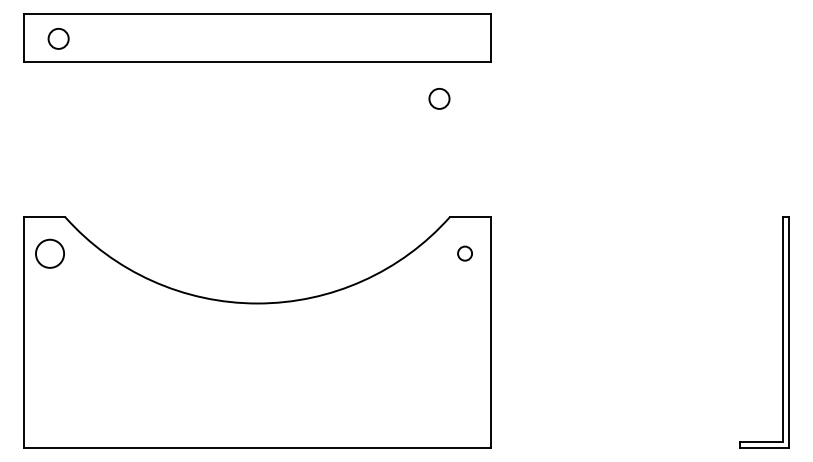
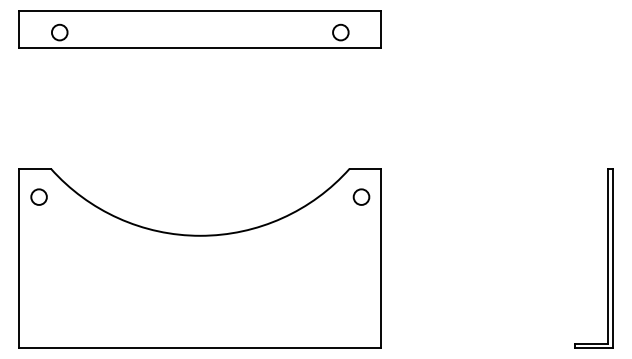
circle: (58, 38) -> (59, 32), moved
circle: (439, 98) -> (340, 32), moved
circle: (49, 253) -> (38, 196), size x0.71
circle: (464, 253) -> (361, 196), size x1.43

